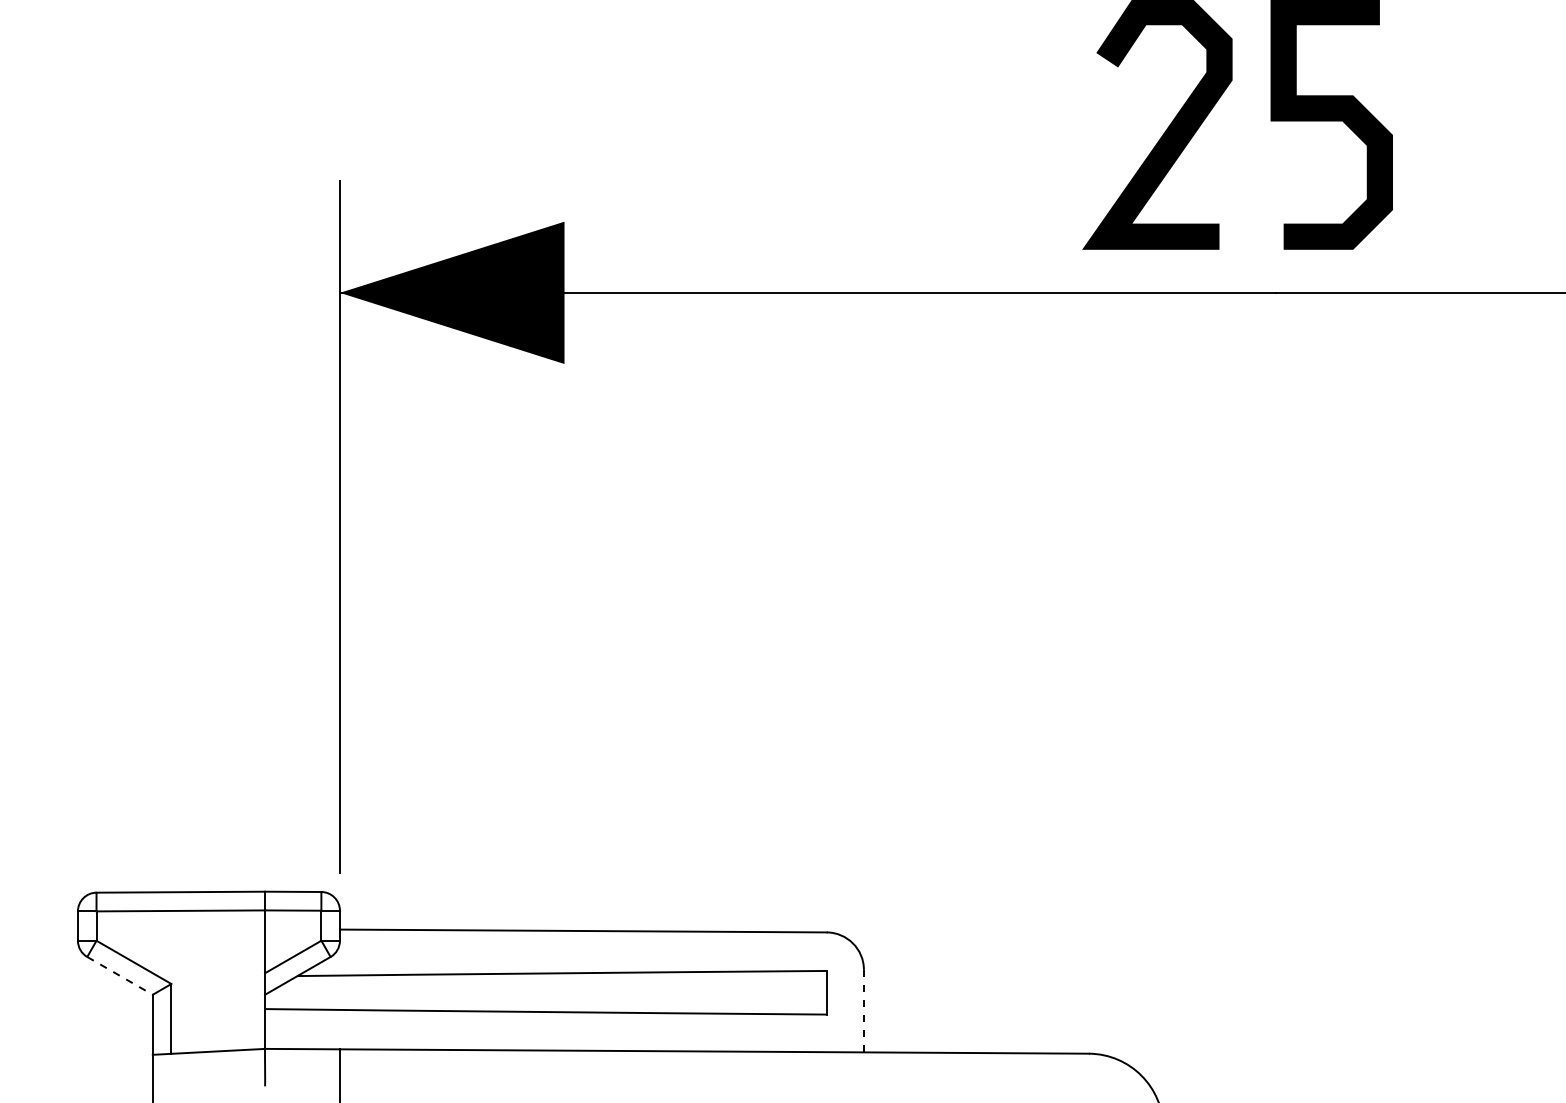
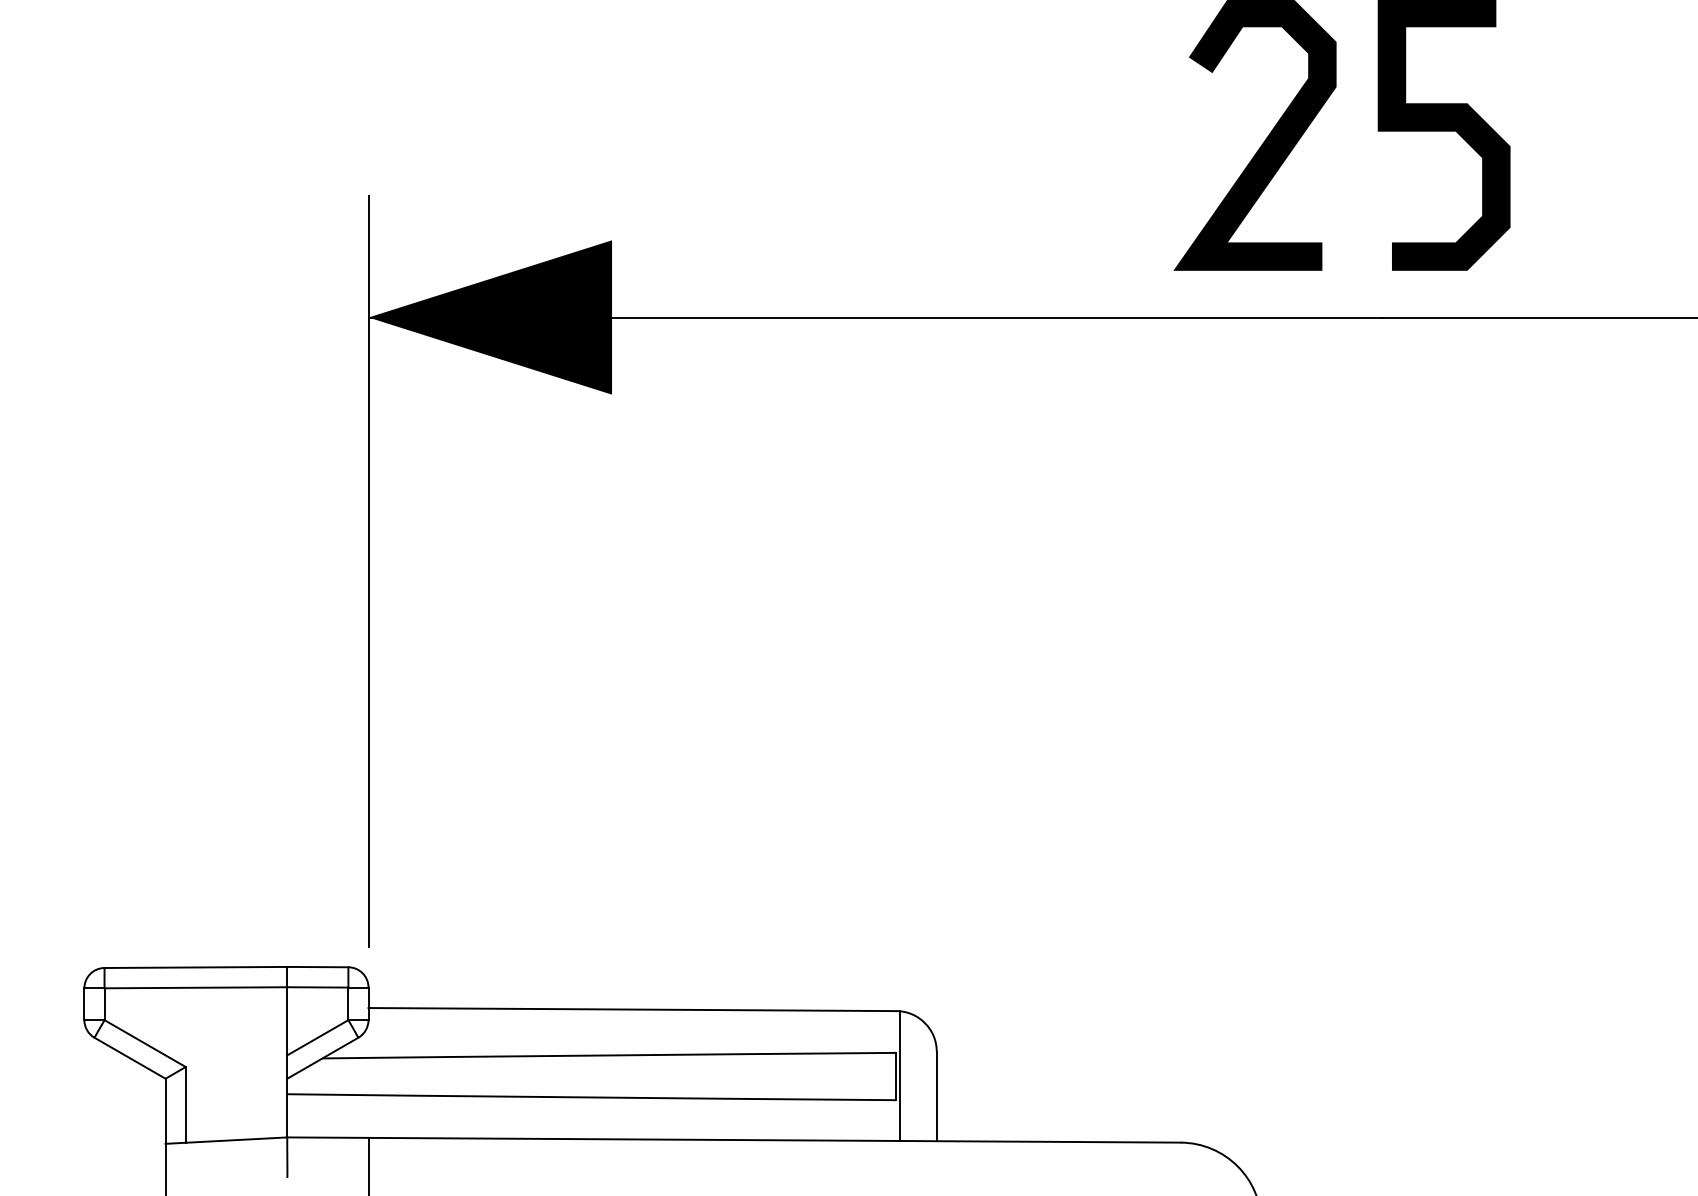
line: (120, 976) -> (130, 1058), dashed -> solid
line: (830, 991) -> (900, 1075), added
line: (863, 1011) -> (936, 1096), dashed -> solid

